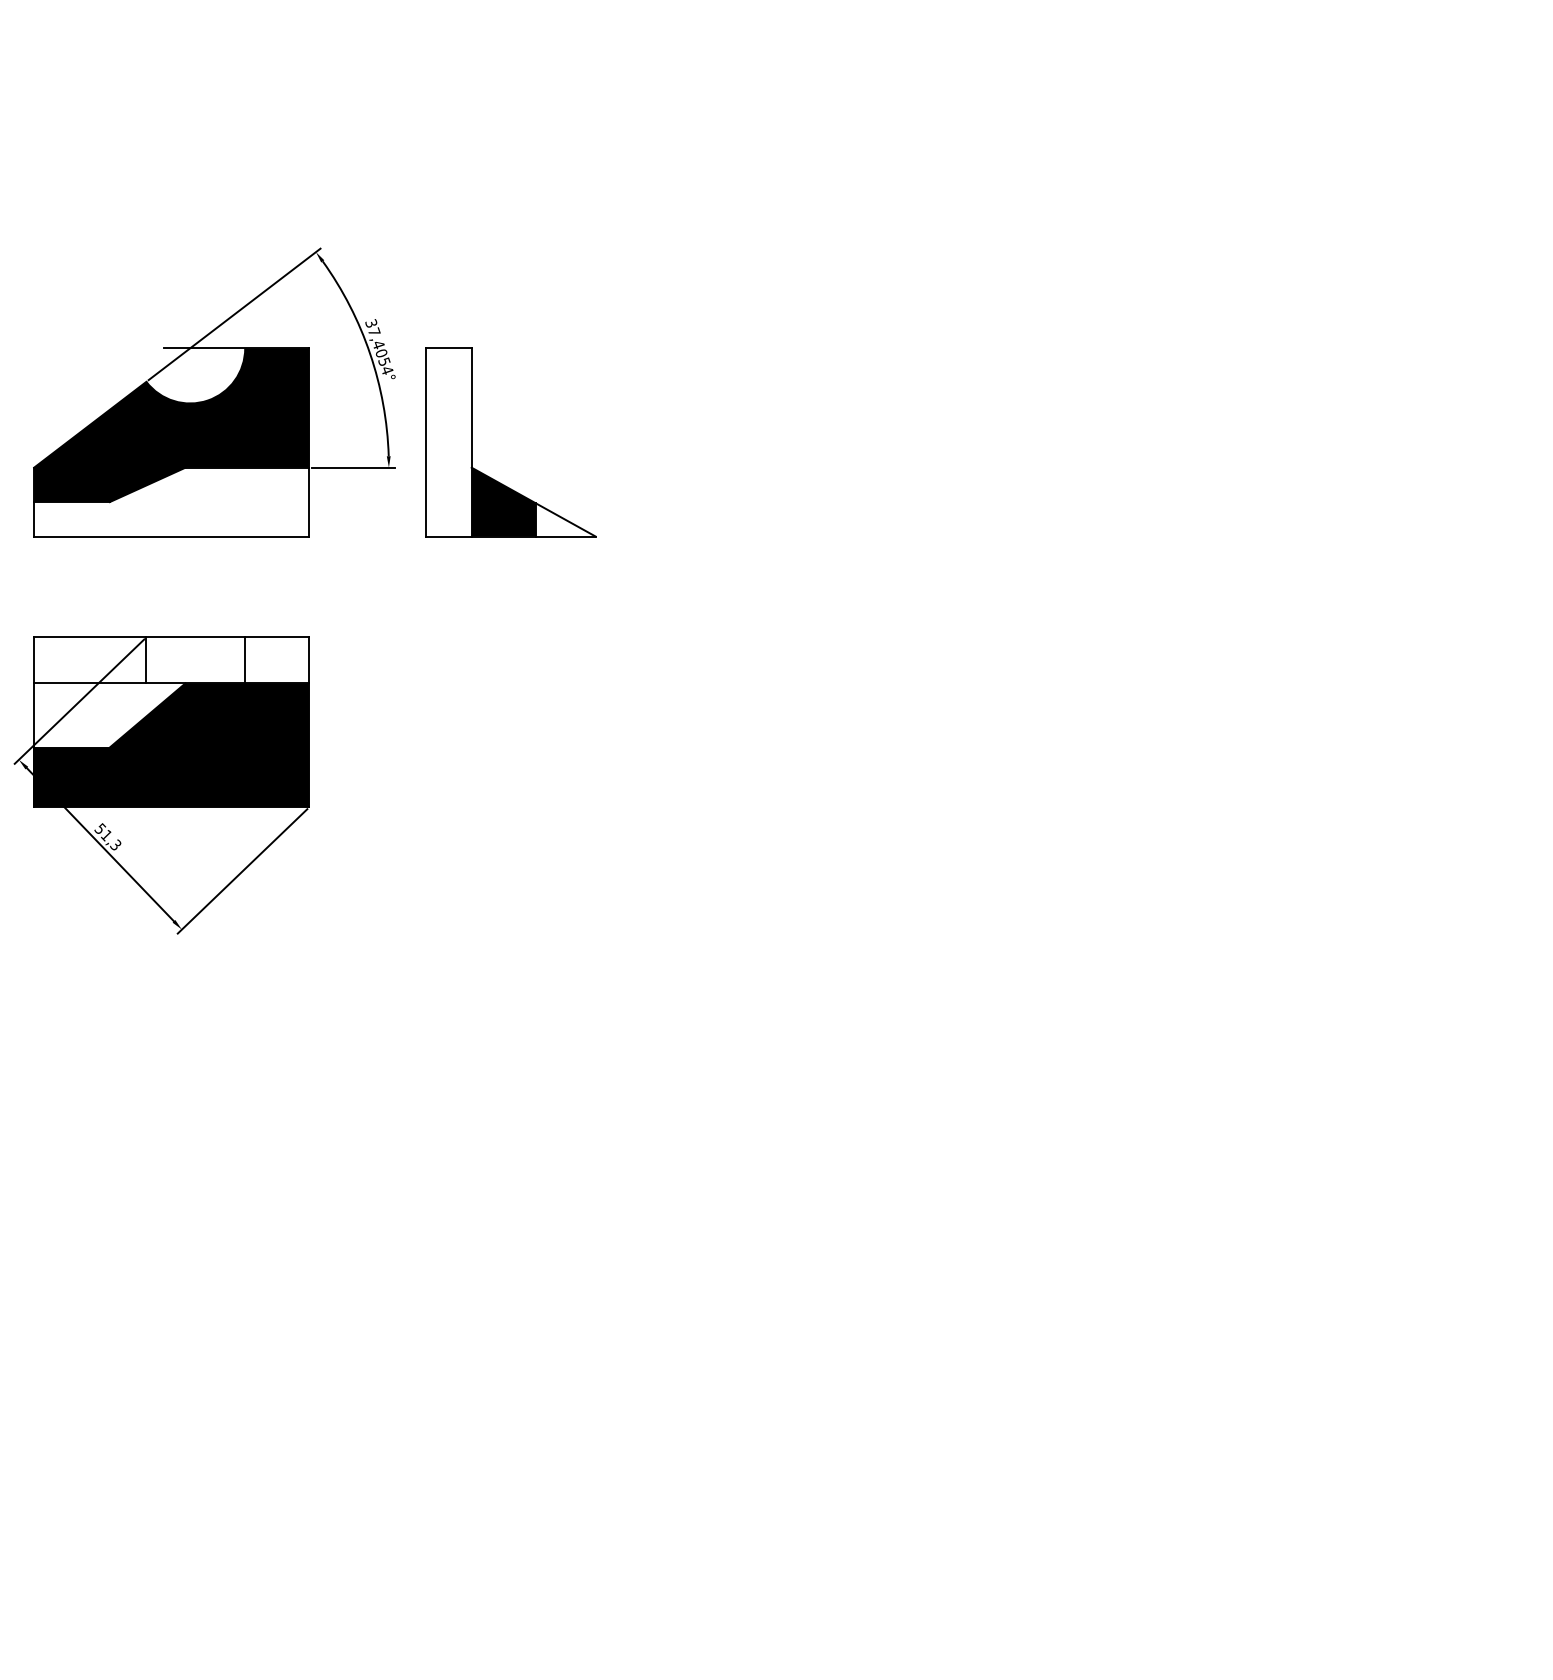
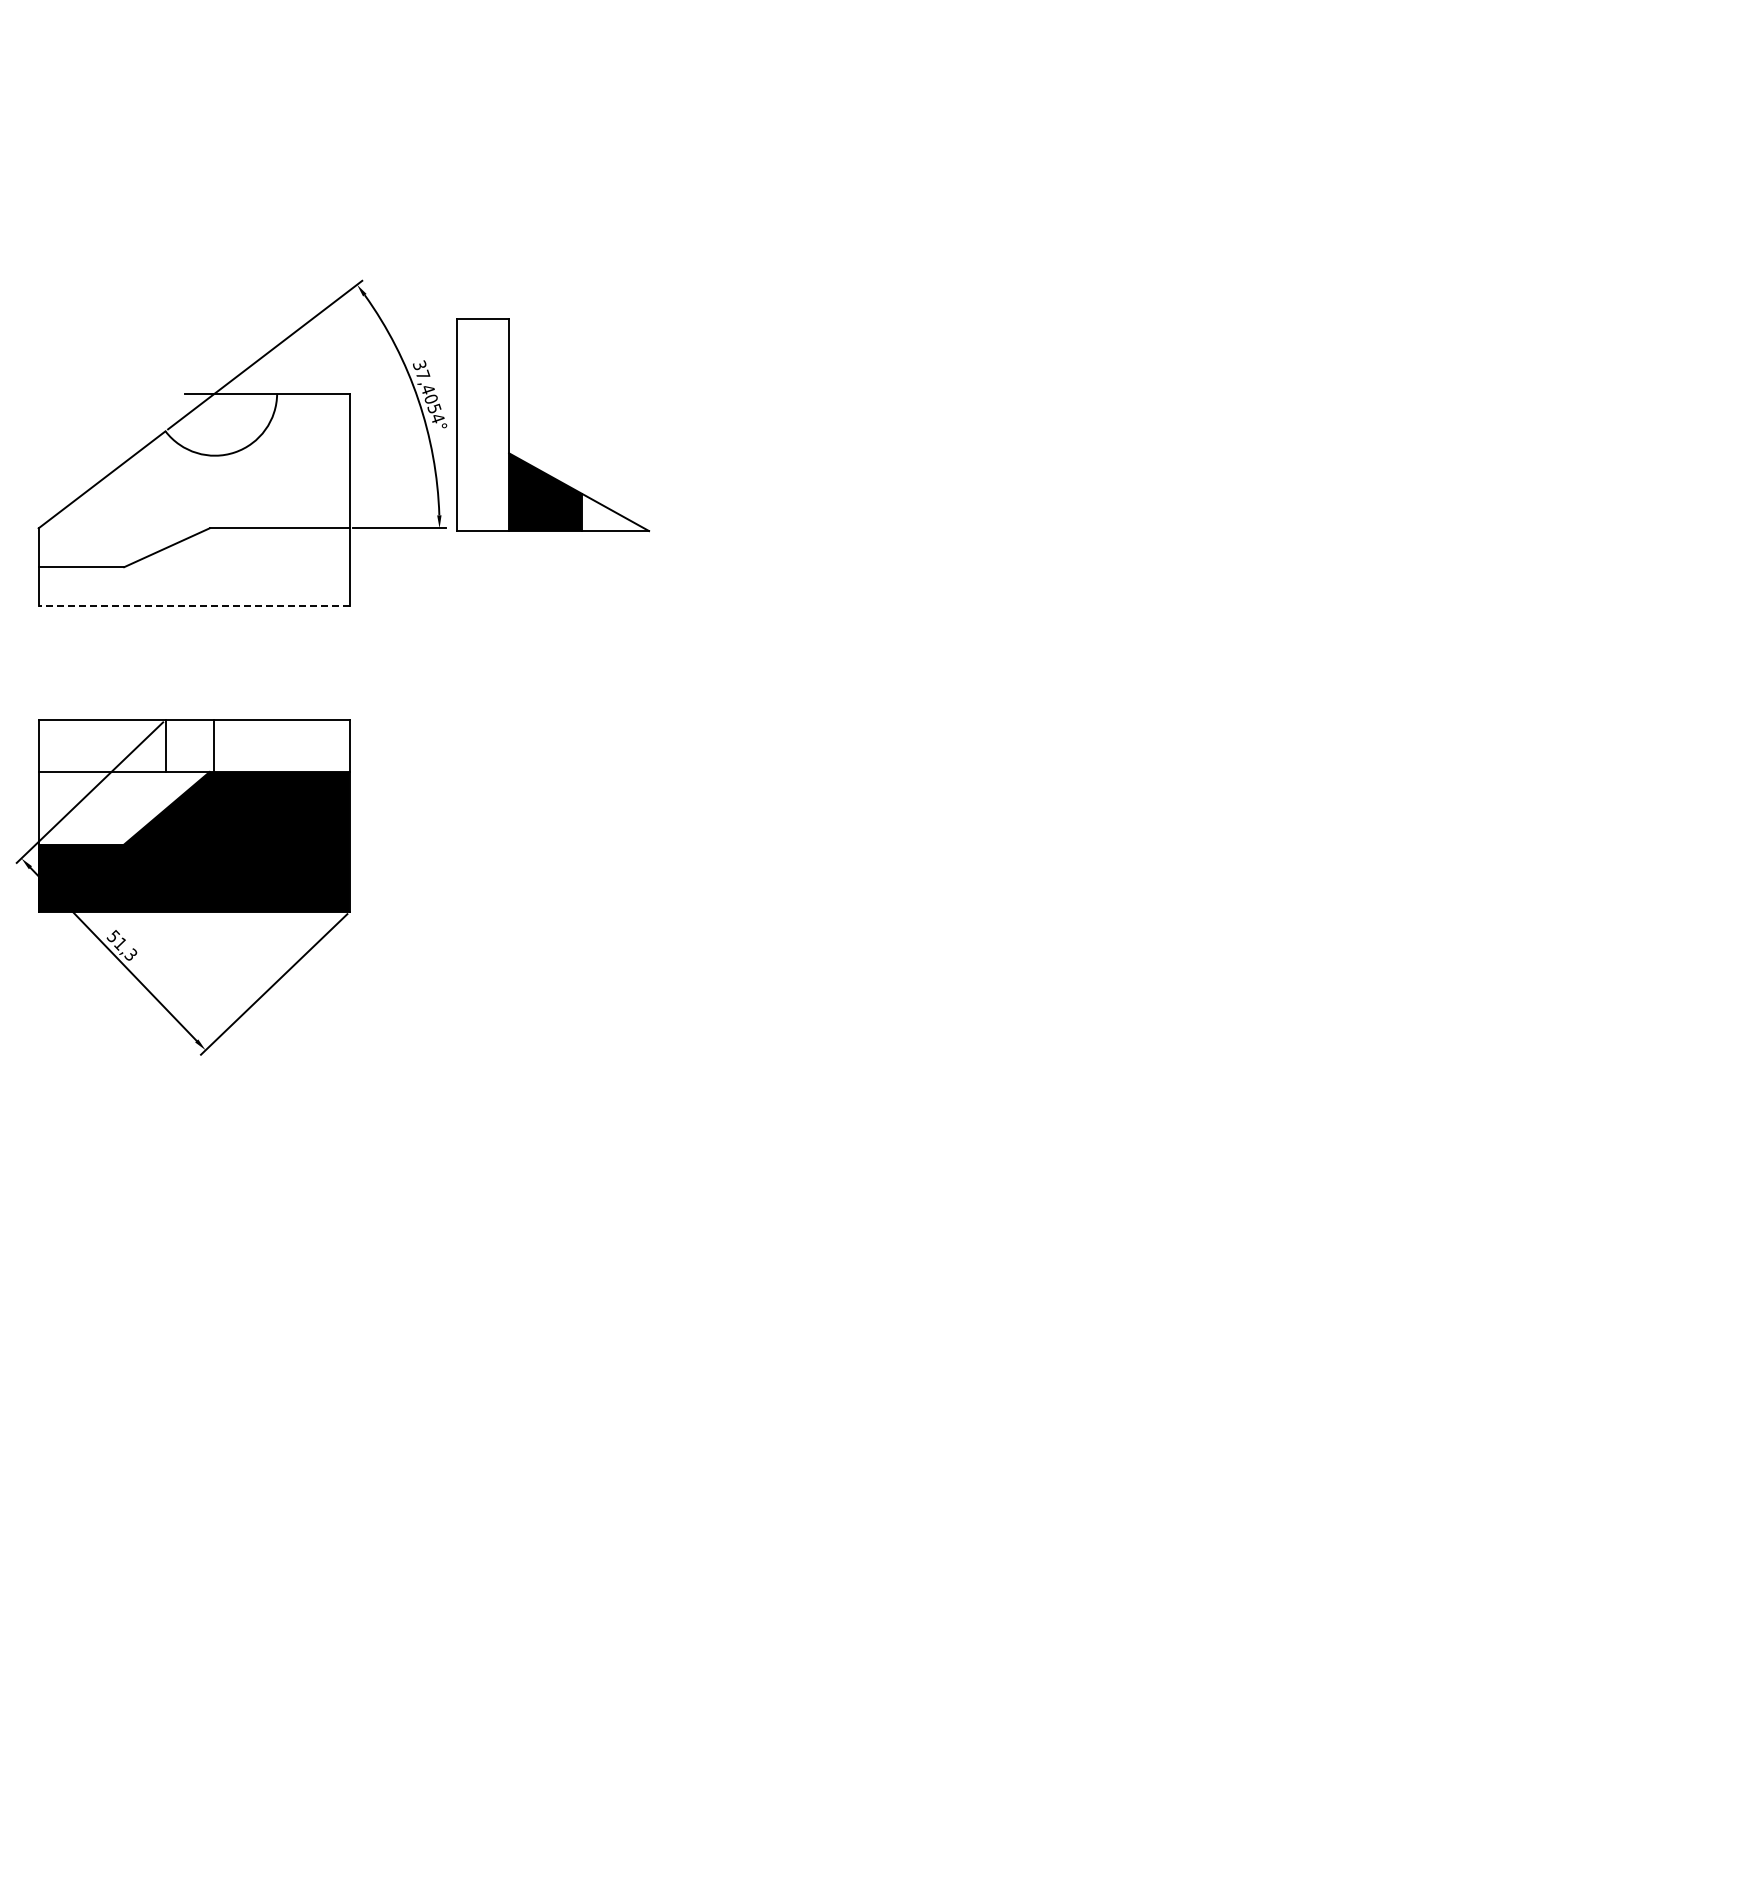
fill: (171, 425) -> (193, 480), removed
part: (472, 443) -> (509, 425), moved
line: (172, 536) -> (194, 606), solid -> dashed
line: (245, 659) -> (214, 745), moved

